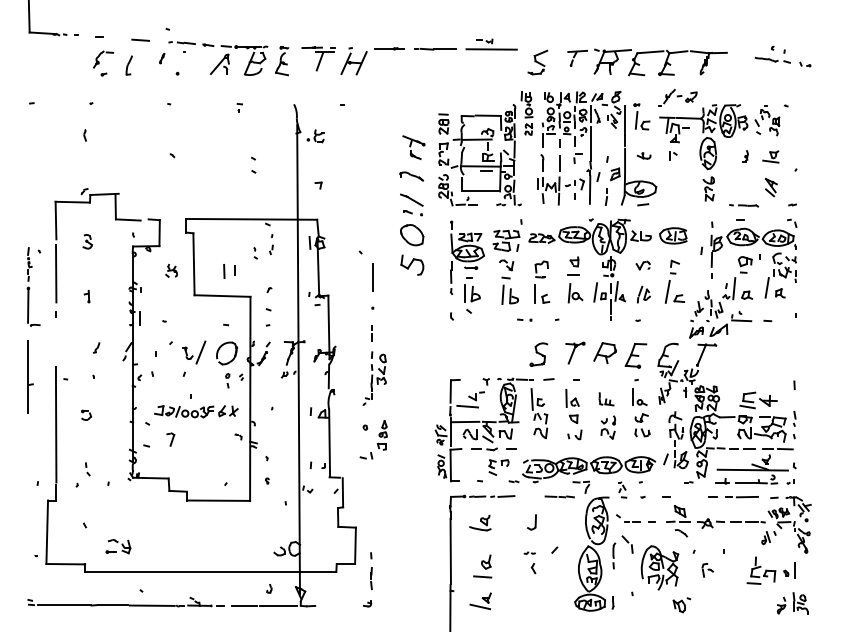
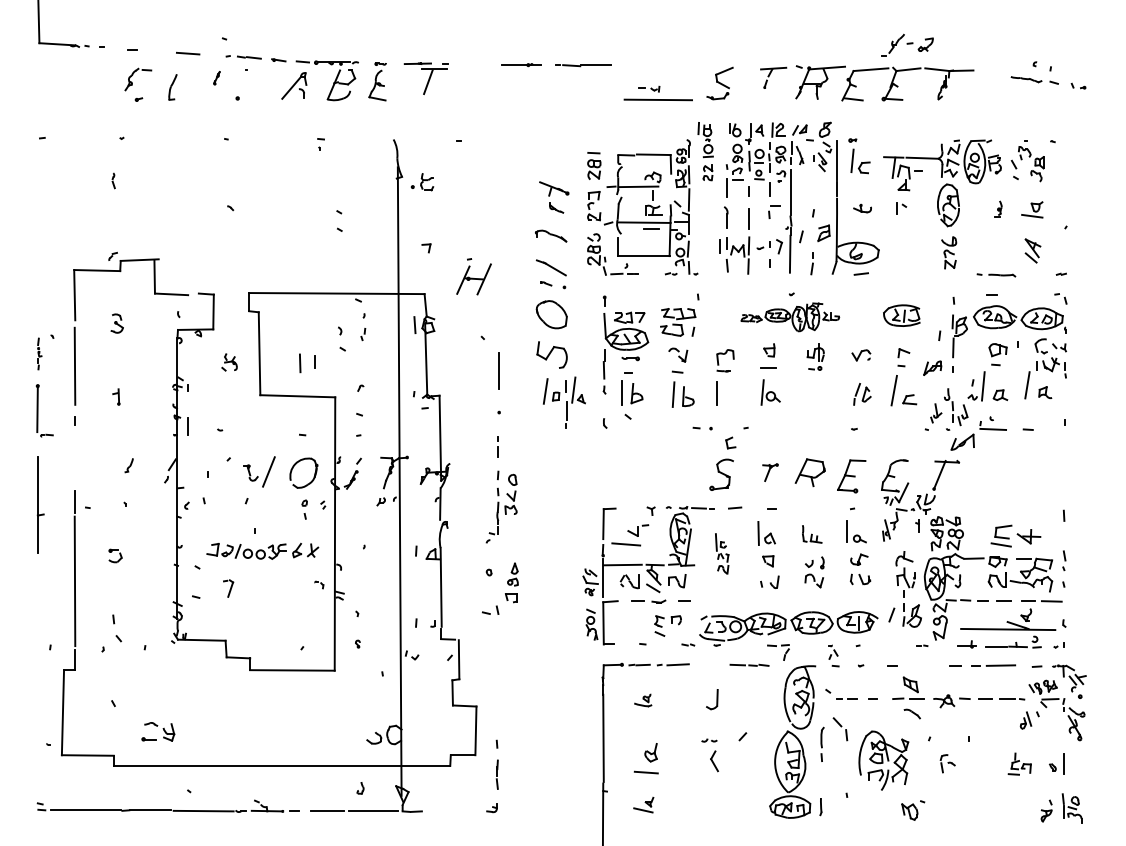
part: (491, 44) -> (657, 93), moved
part: (353, 61) -> (473, 276), moved
part: (677, 96) -> (907, 44), moved
part: (590, 237) -> (790, 317), size x0.6
part: (255, 252) -> (341, 338), size x1.6
part: (29, 264) -> (39, 353), size x0.7
part: (545, 298) -> (730, 442), moved
part: (609, 300) -> (564, 402), moved
part: (696, 332) -> (932, 367), moved
part: (575, 352) -> (770, 472), size x0.6
part: (538, 413) -> (721, 553), size x0.6
part: (87, 469) -> (117, 628), size x1.6
part: (479, 523) -> (642, 700), size x0.6
part: (533, 568) -> (714, 761), size x1.6
part: (761, 570) -> (1019, 763), size x0.6
part: (480, 600) -> (643, 804), size x0.7

